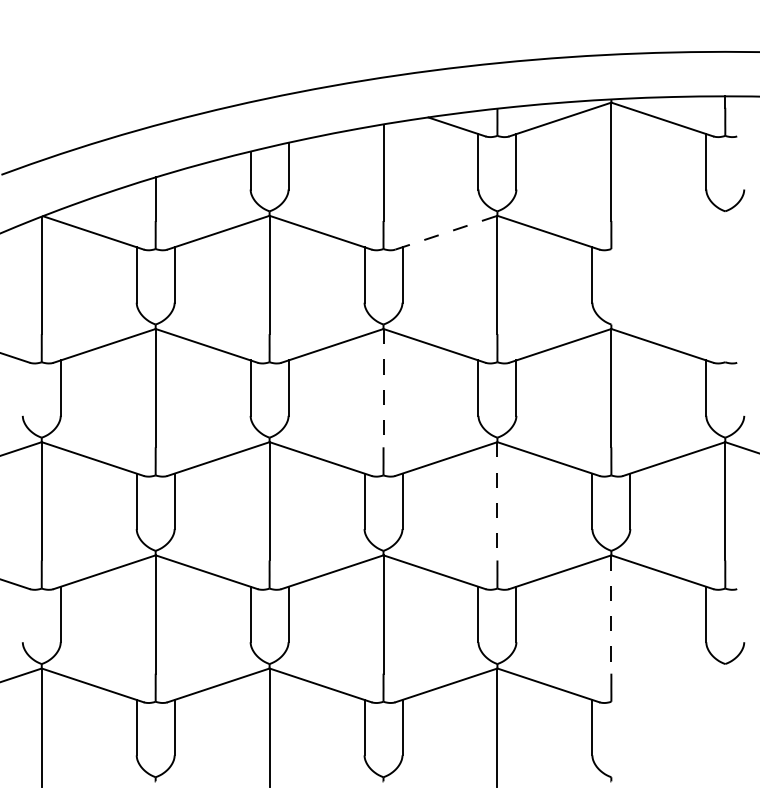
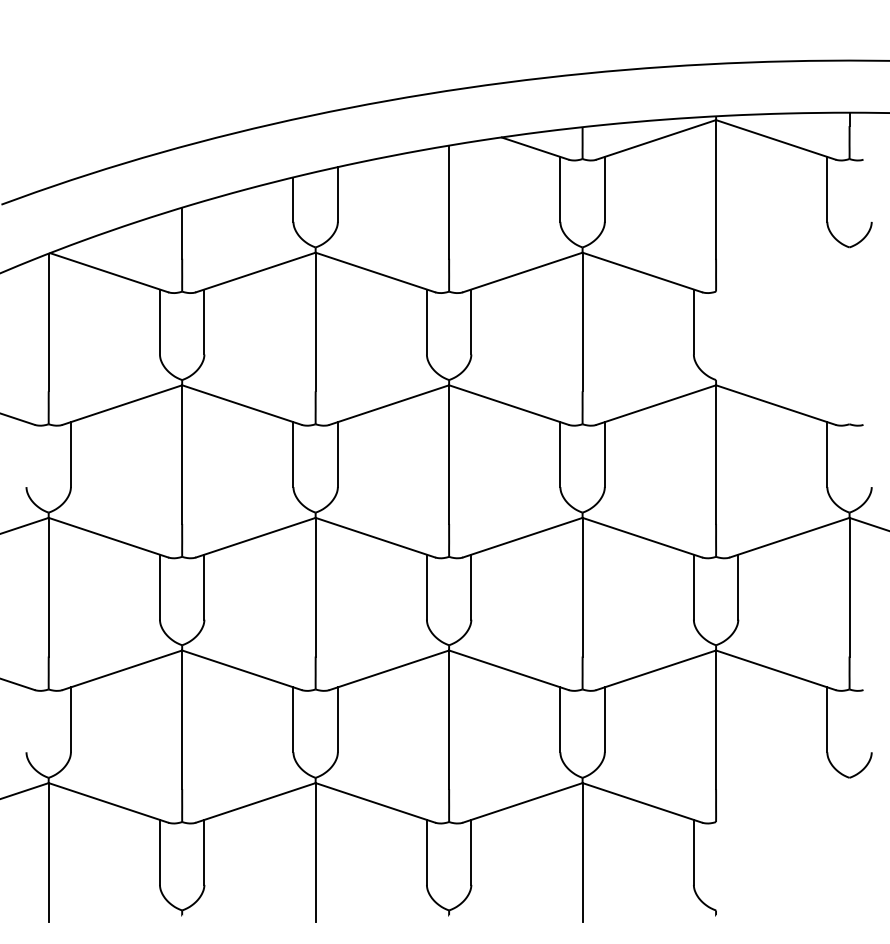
line: (446, 232) -> (522, 272), dashed -> solid
line: (383, 388) -> (449, 455), dashed -> solid
line: (497, 501) -> (582, 587), dashed -> solid
line: (611, 615) -> (716, 720), dashed -> solid

